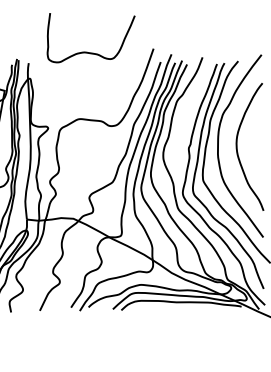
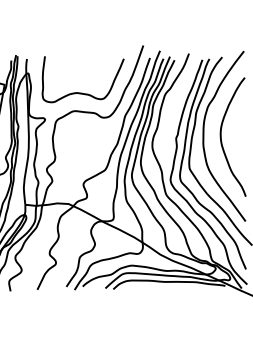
curve: (90, 51) -> (82, 92), moved

